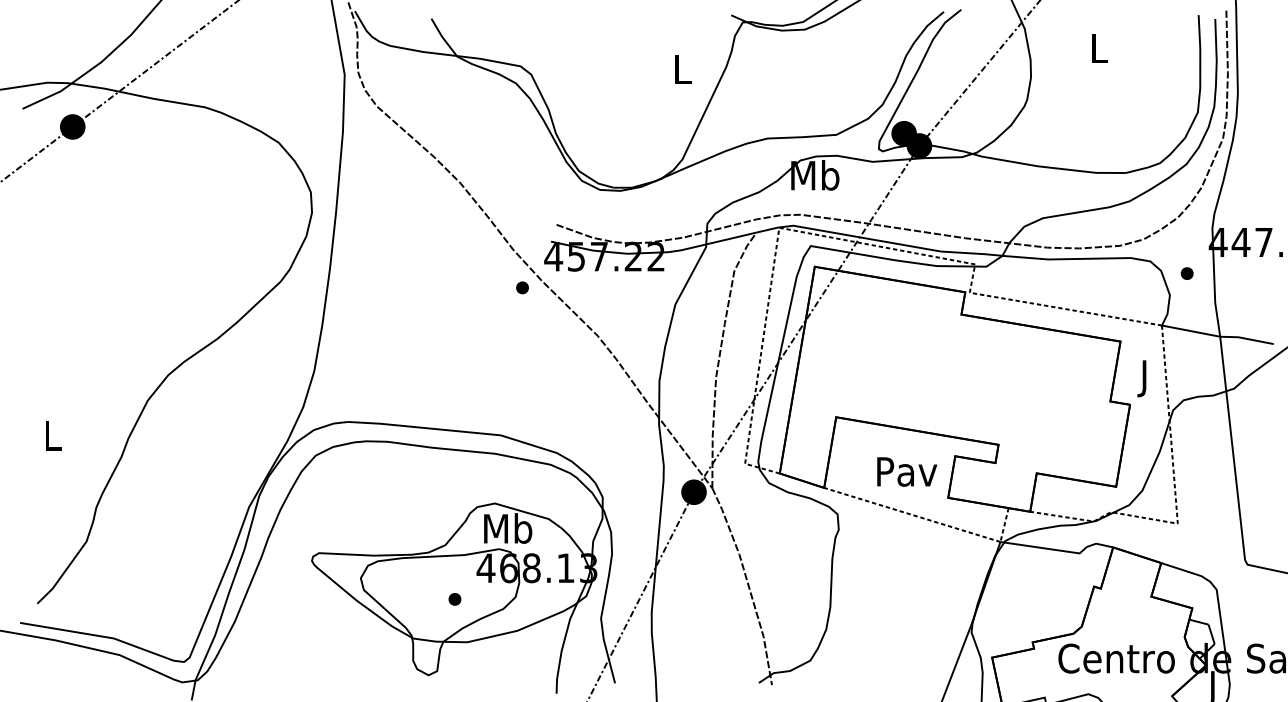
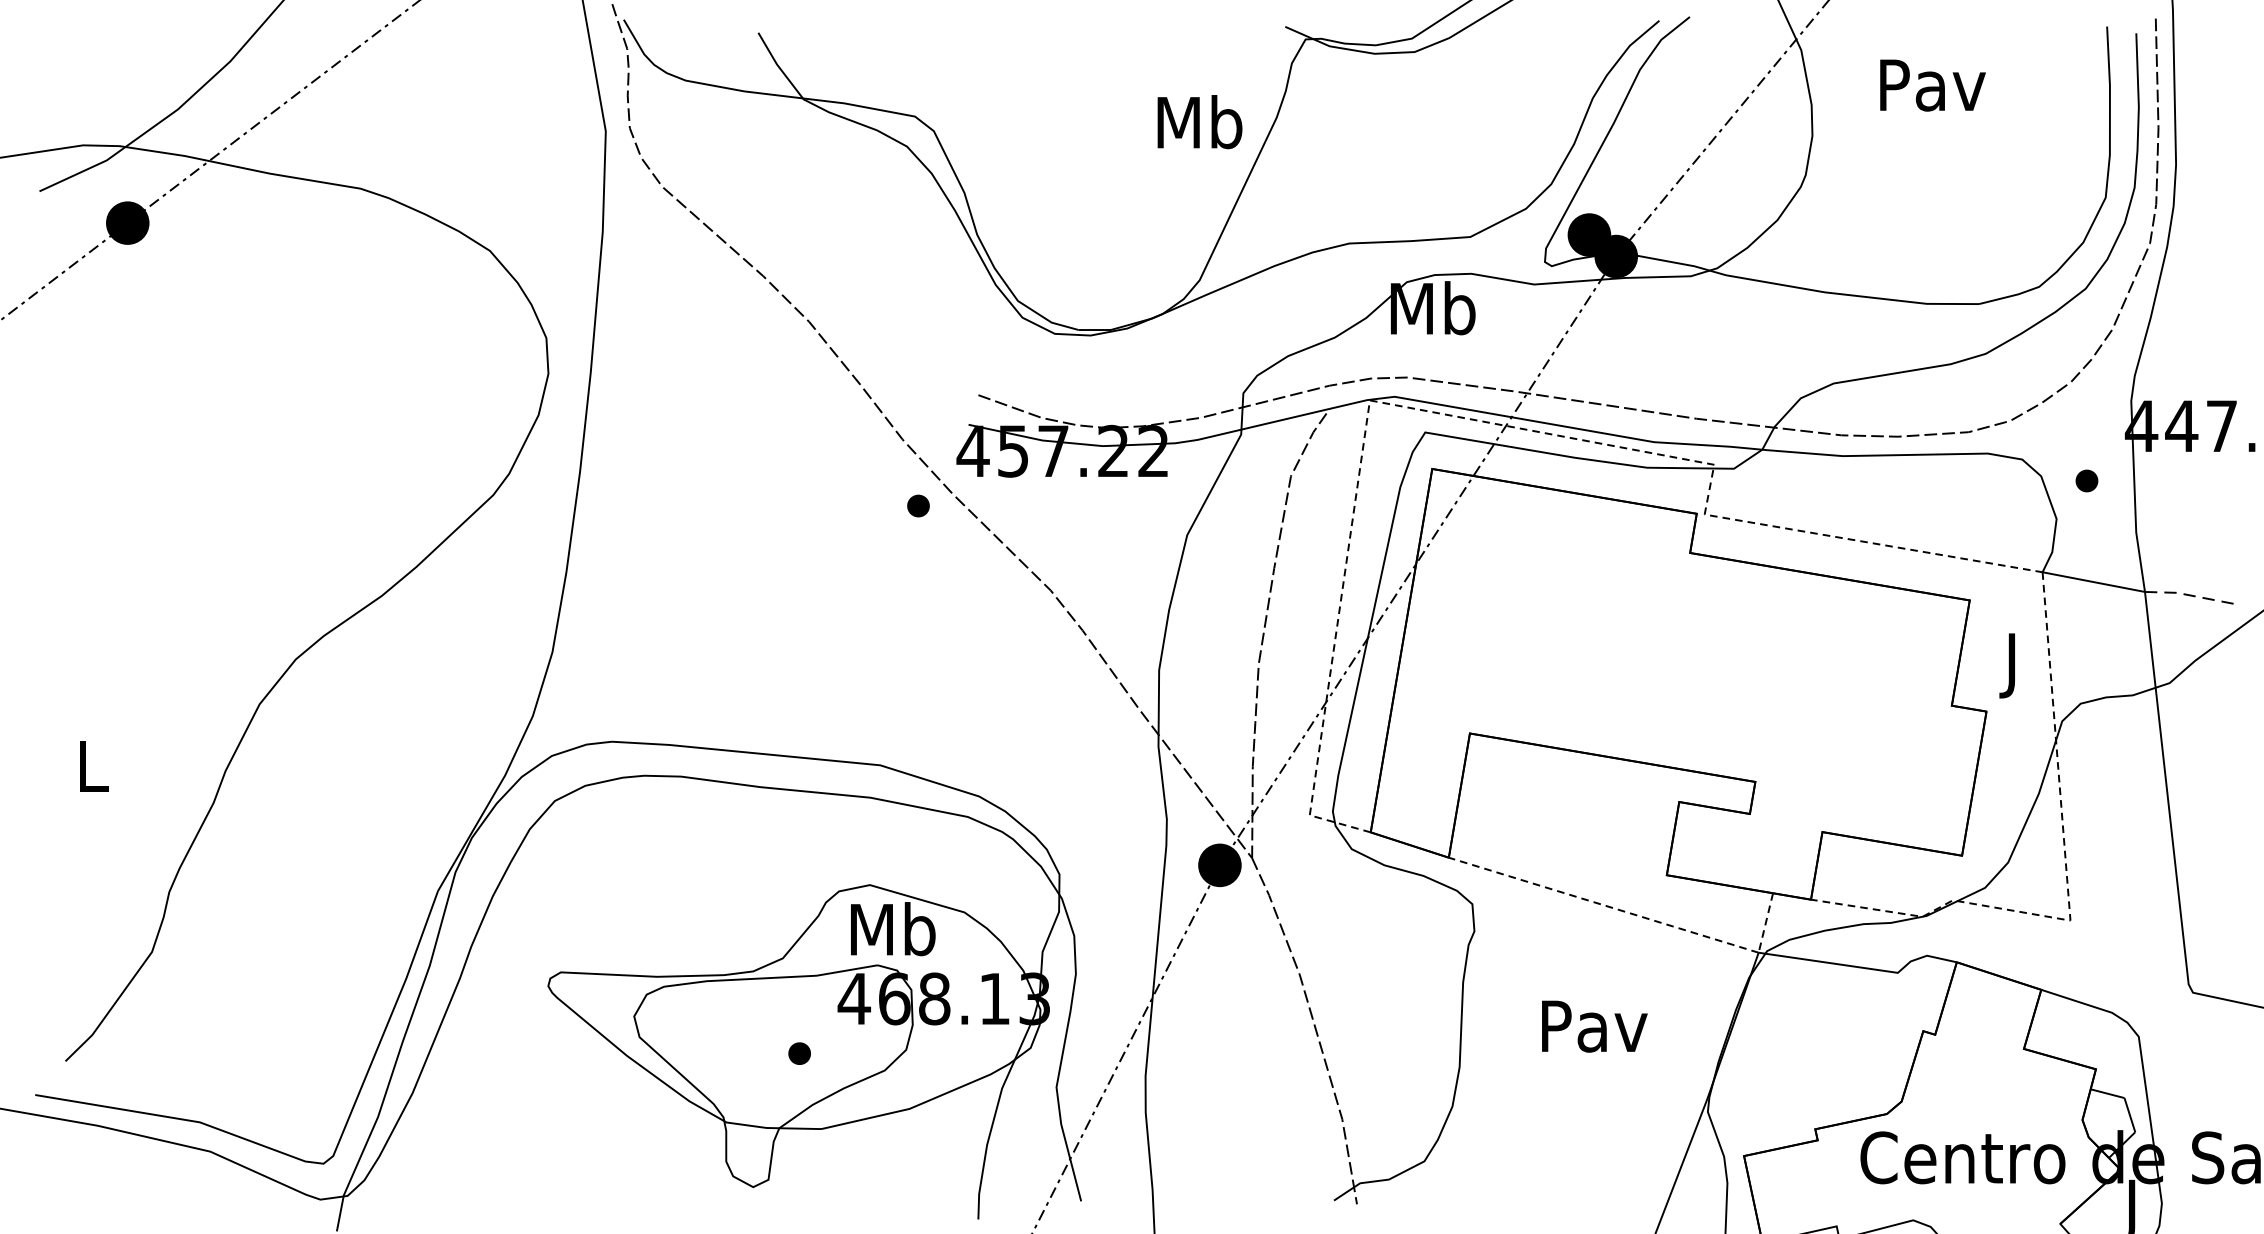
text: (1099, 48) -> (1932, 85), L -> Pav
text: (682, 69) -> (1199, 122), L -> Mb
line: (1246, 338) -> (2191, 595), solid -> dashed
text: (907, 471) -> (1595, 1025), moved

